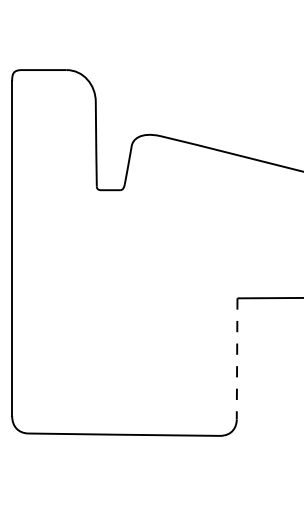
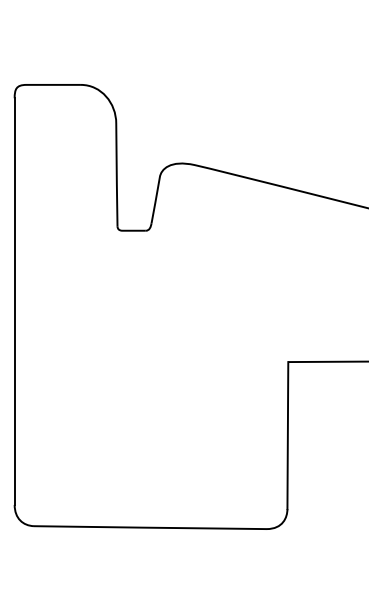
line: (237, 358) -> (288, 435), dashed -> solid

